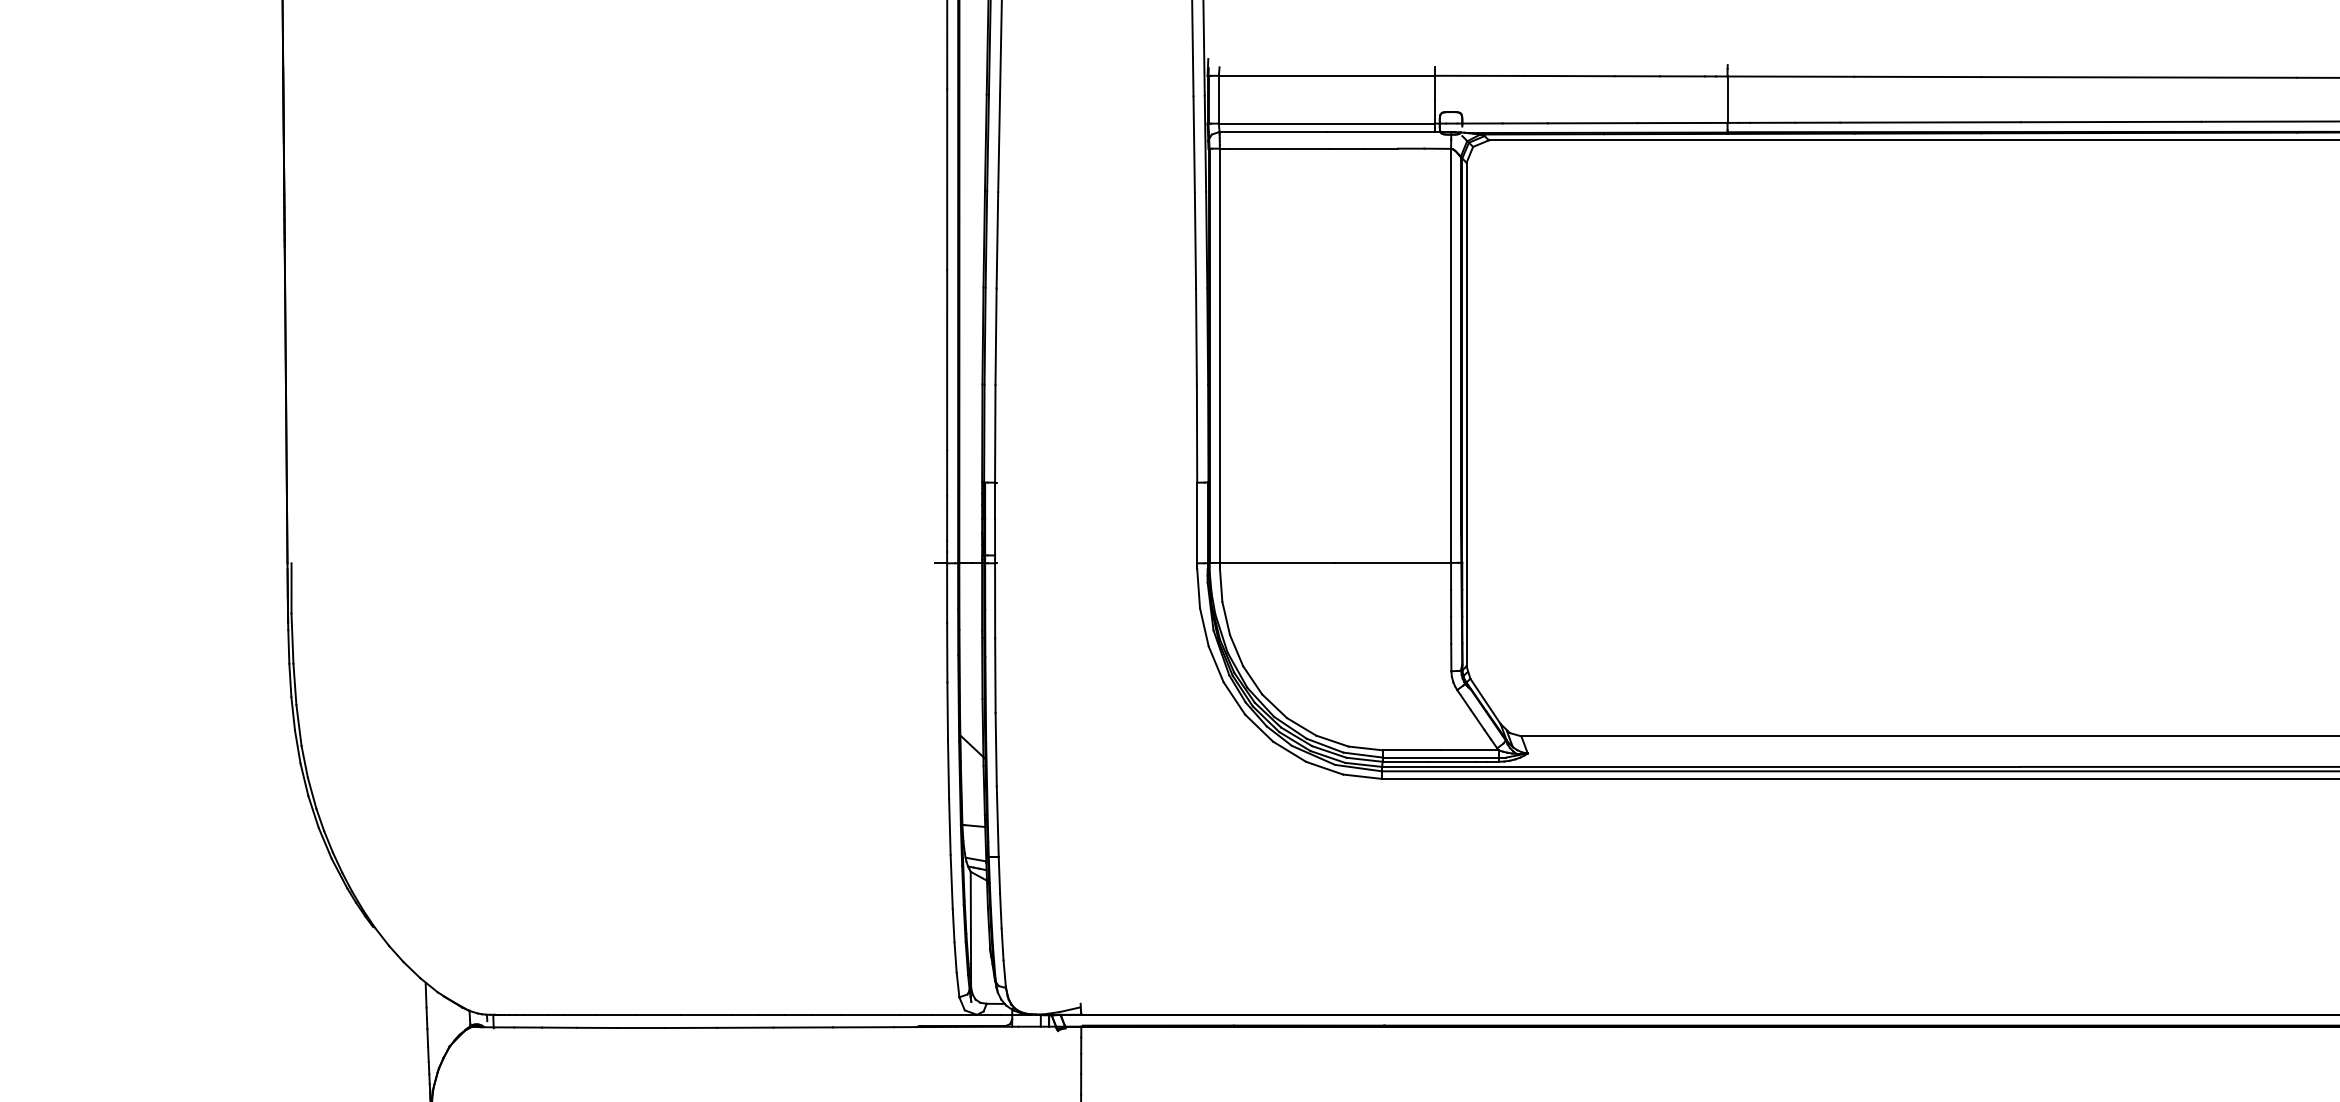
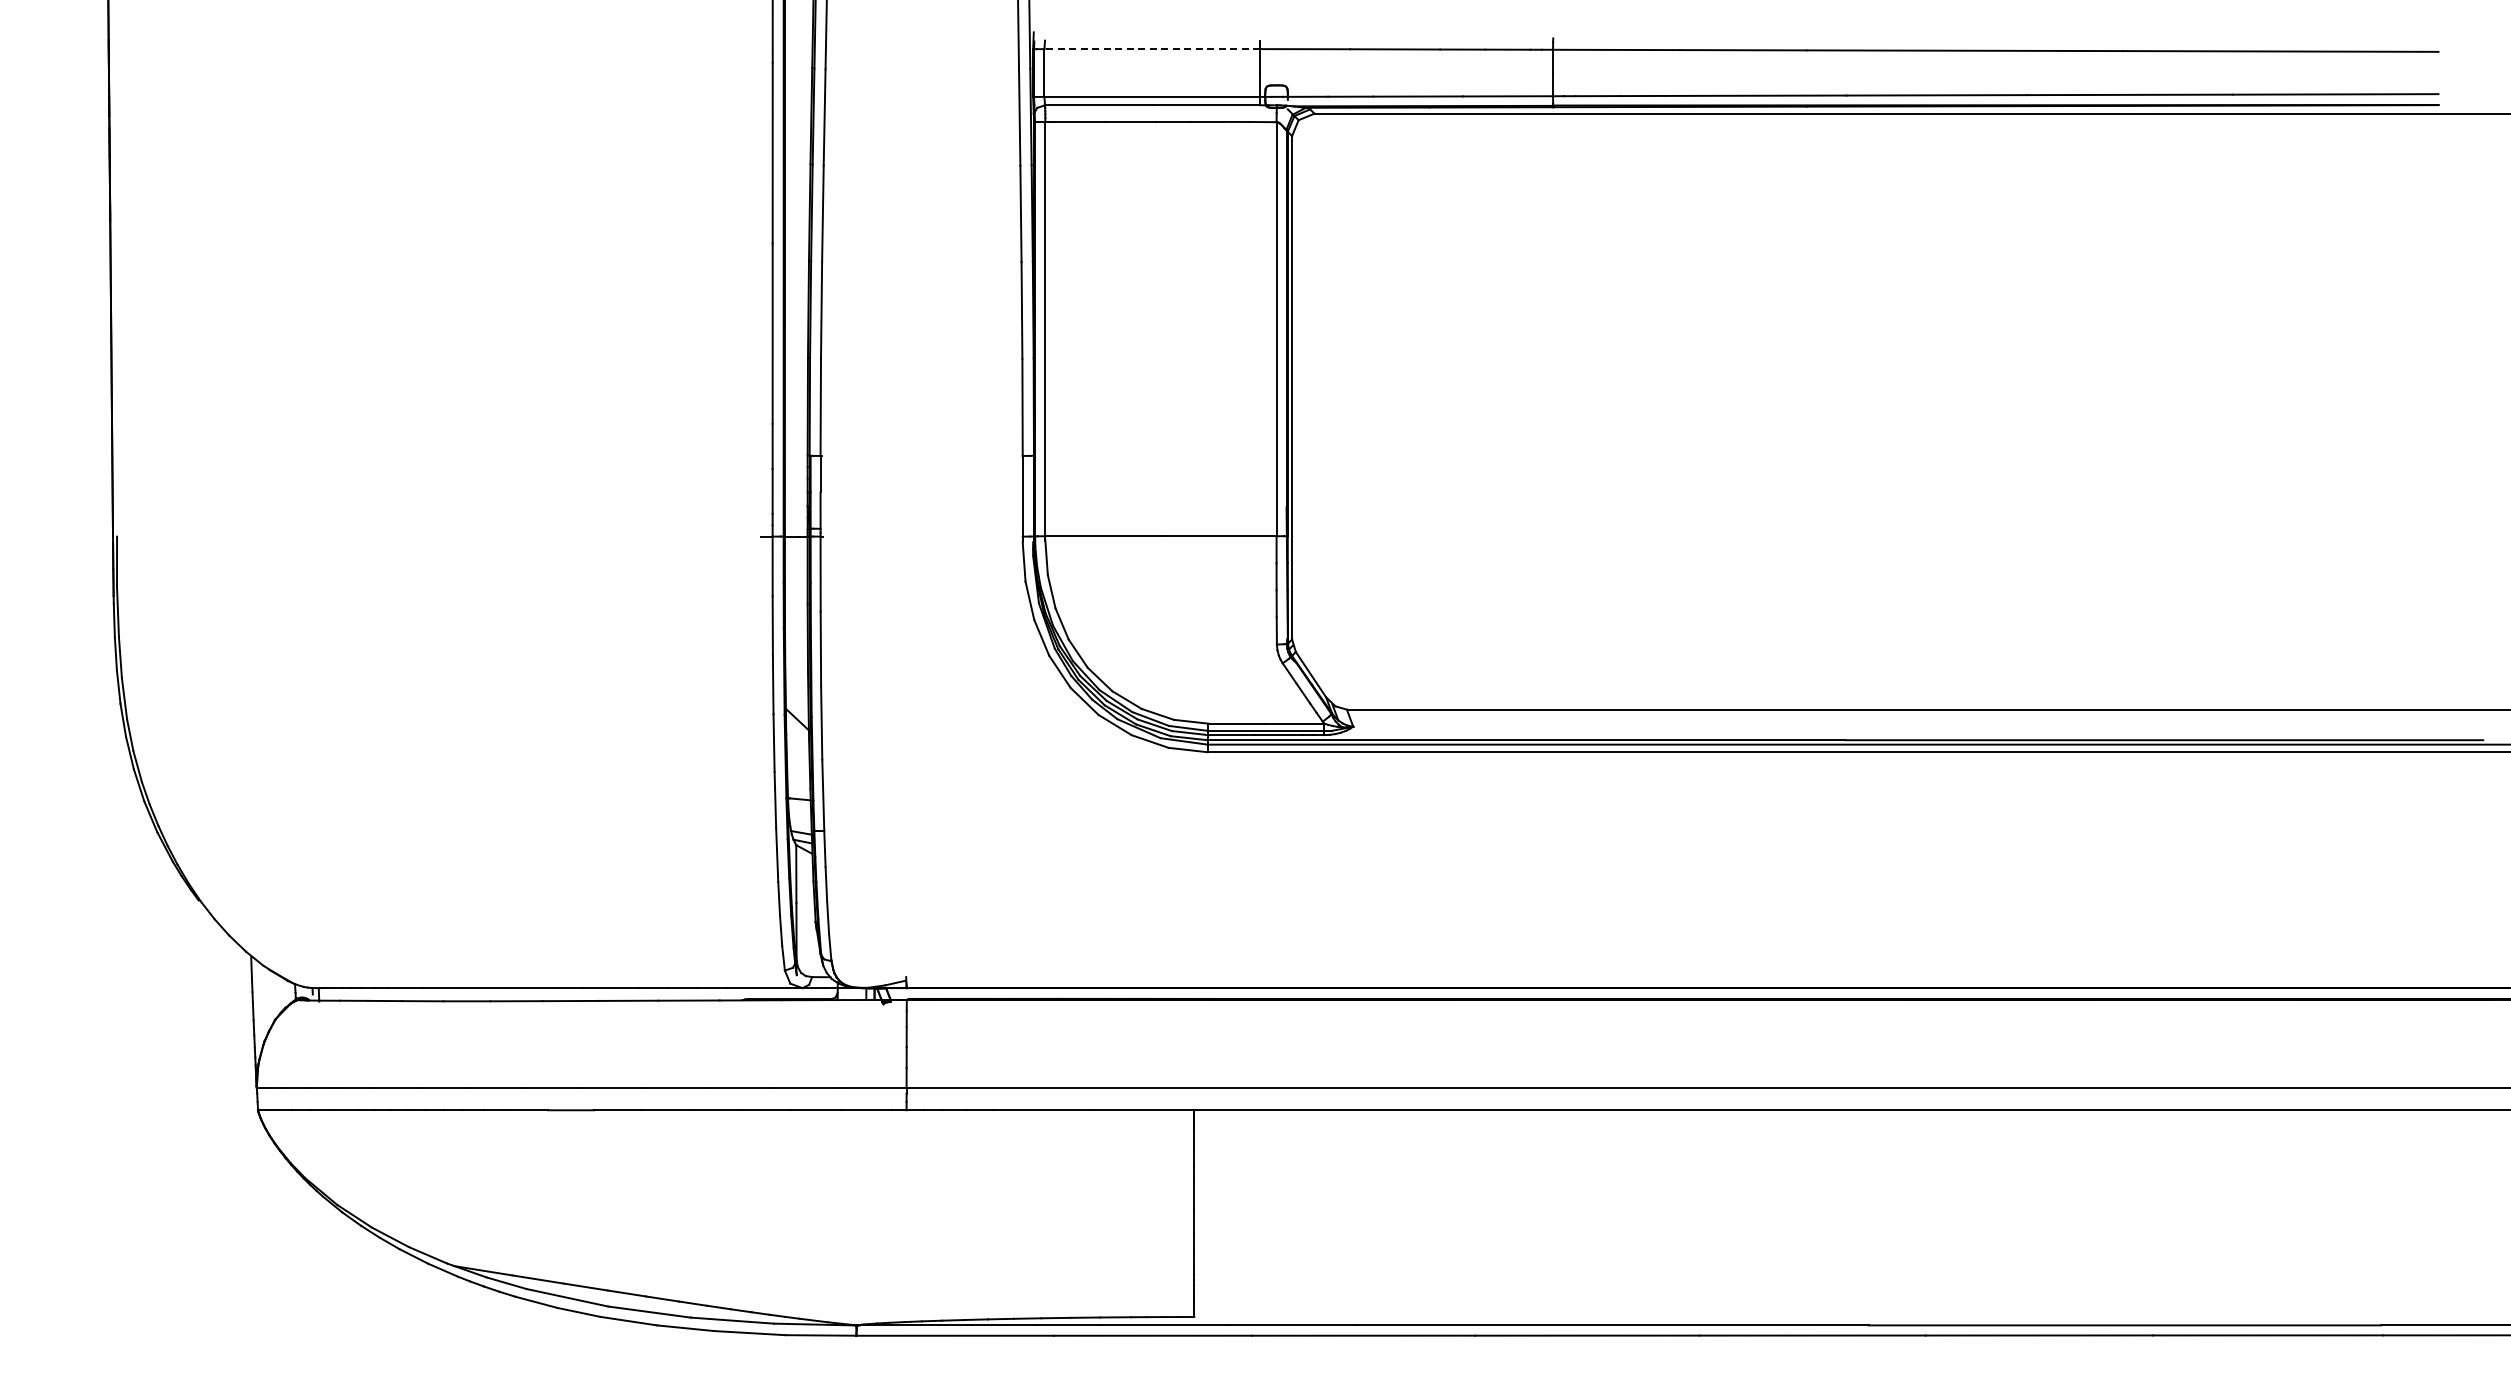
line: (1325, 76) -> (1151, 49), solid -> dashed

